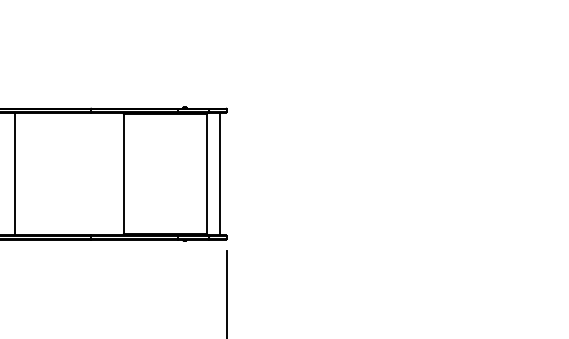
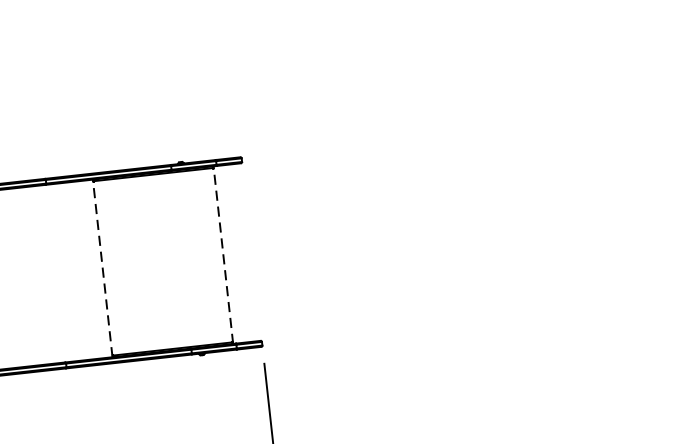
line: (123, 173) -> (102, 267), solid -> dashed
line: (206, 173) -> (222, 254), solid -> dashed
line: (219, 173) -> (241, 252), removed

